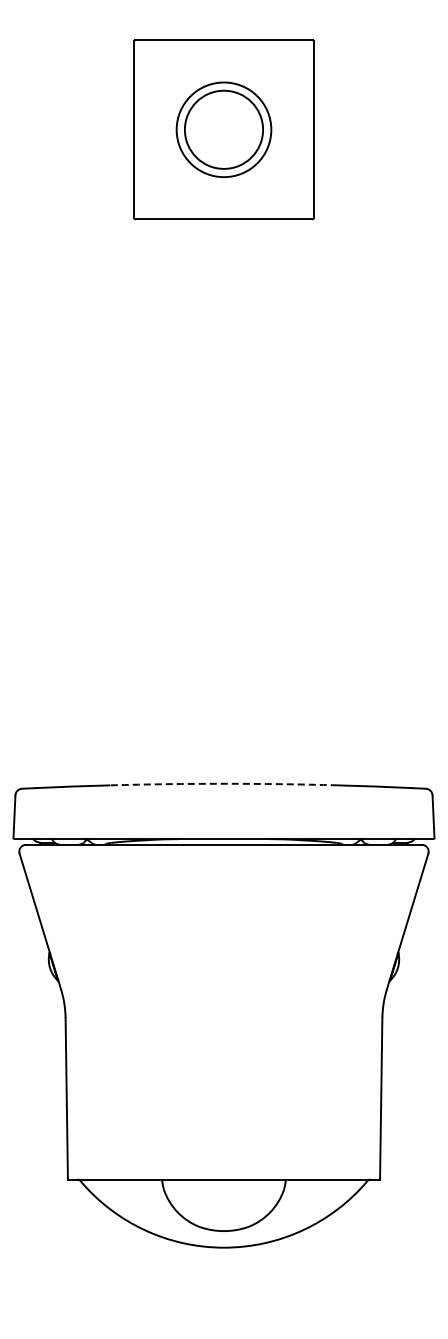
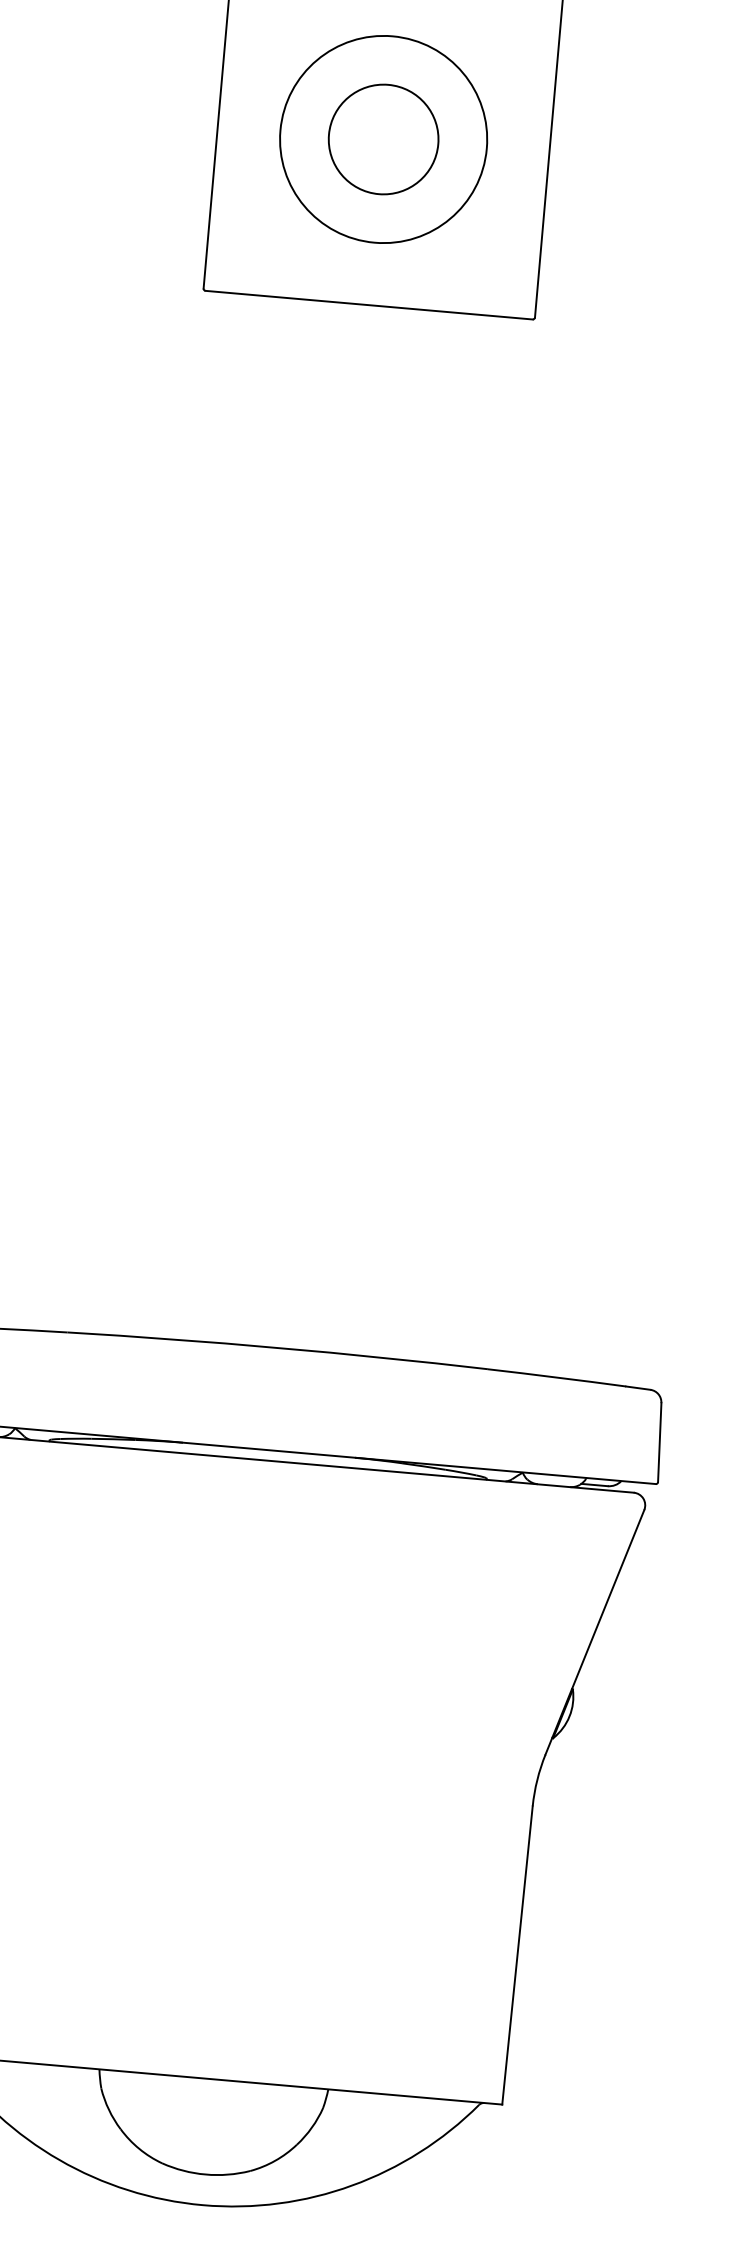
circle: (223, 129) -> (382, 138), size x0.62
circle: (223, 129) -> (382, 138), size x1.43
arc: (224, 783) -> (278, 1347), dashed -> solid

